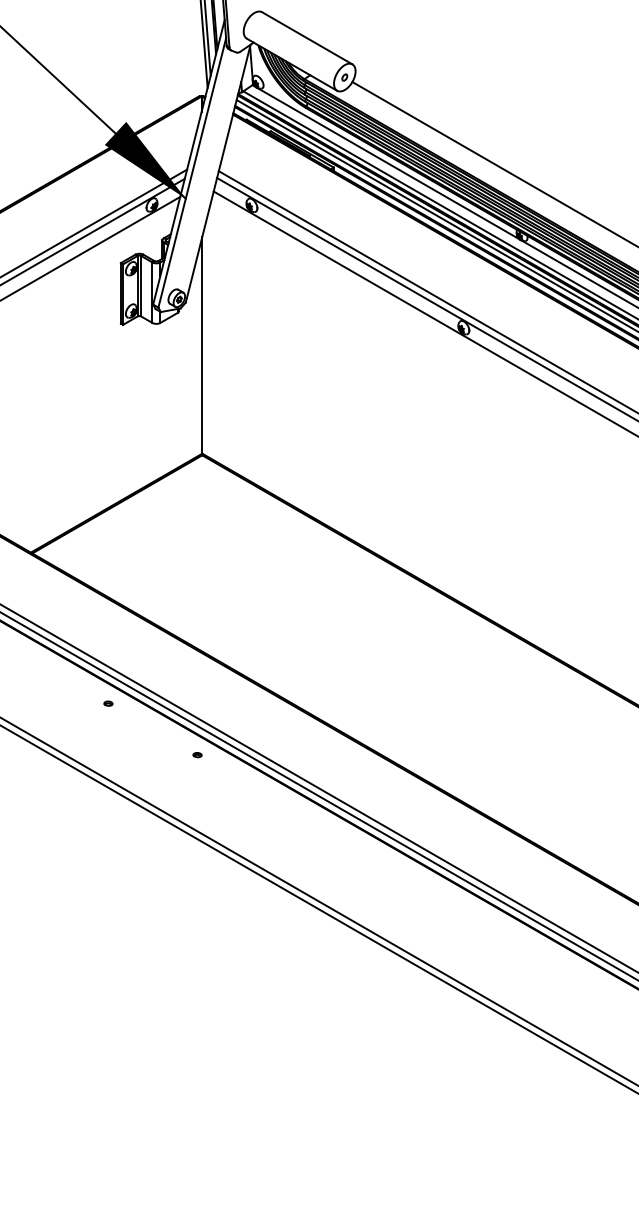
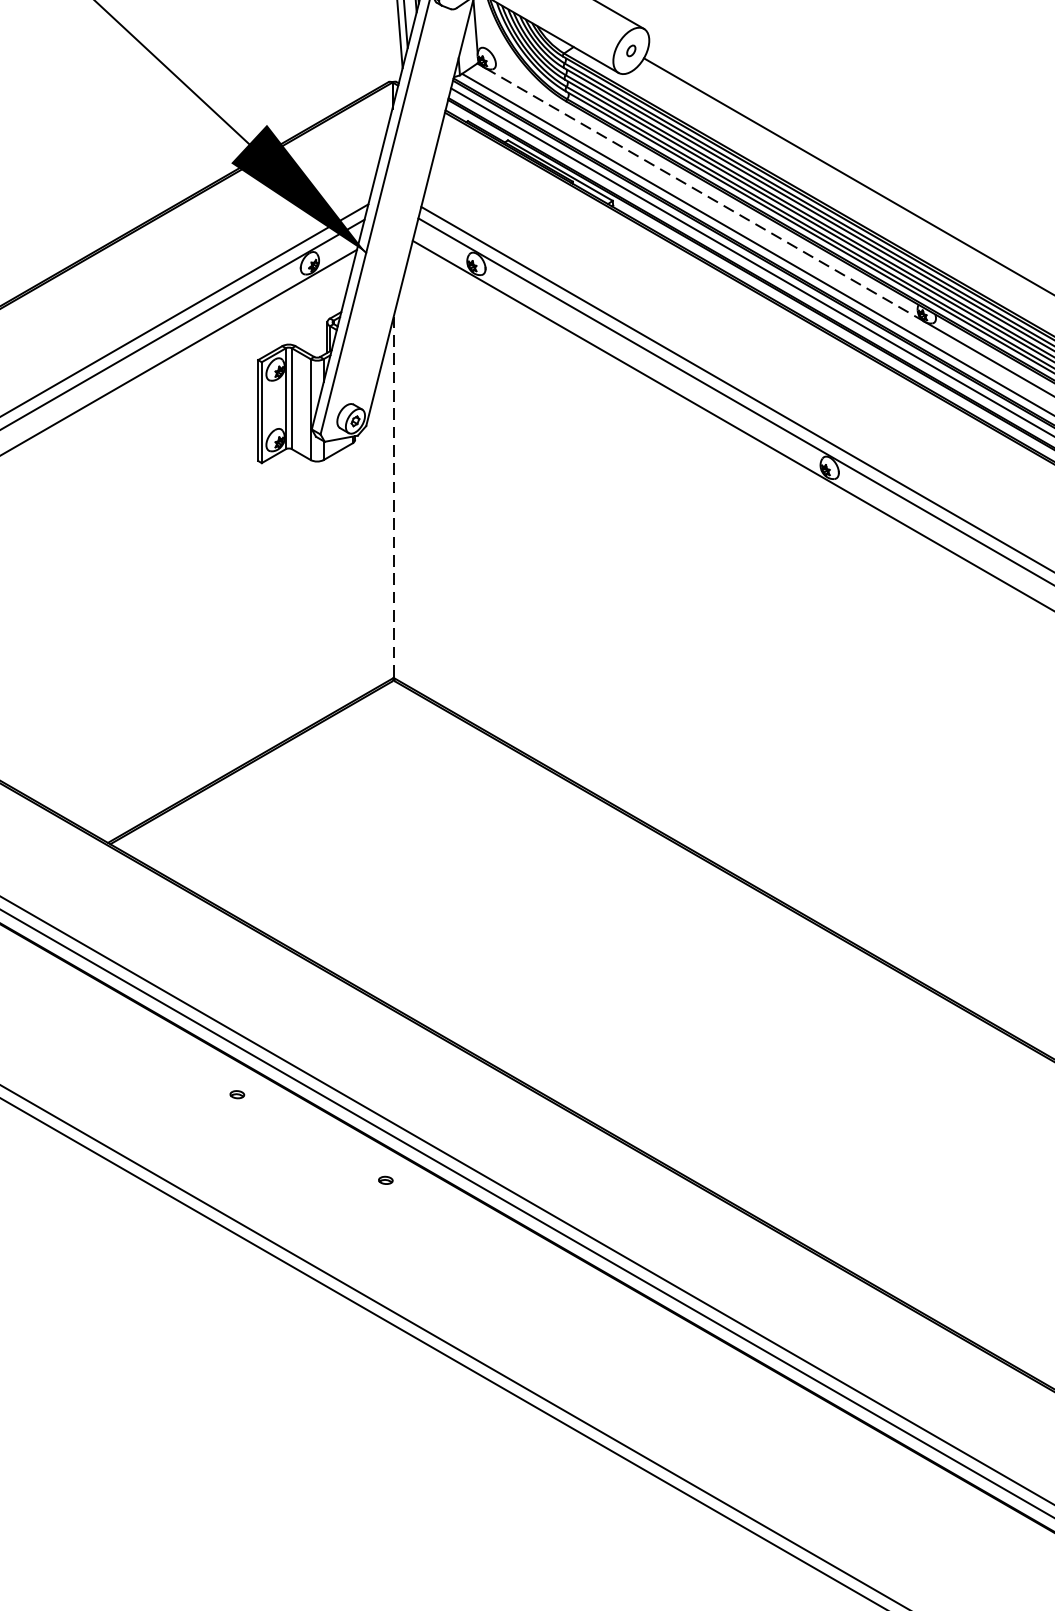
line: (388, 163) -> (704, 194), solid -> dashed
line: (202, 345) -> (394, 497), solid -> dashed

